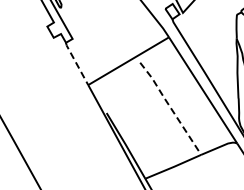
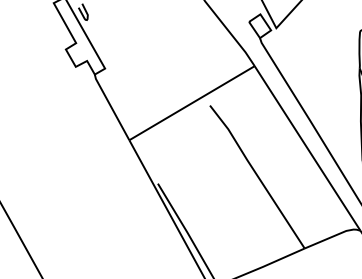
line: (76, 64) -> (111, 108), dashed -> solid
line: (170, 107) -> (256, 175), dashed -> solid

